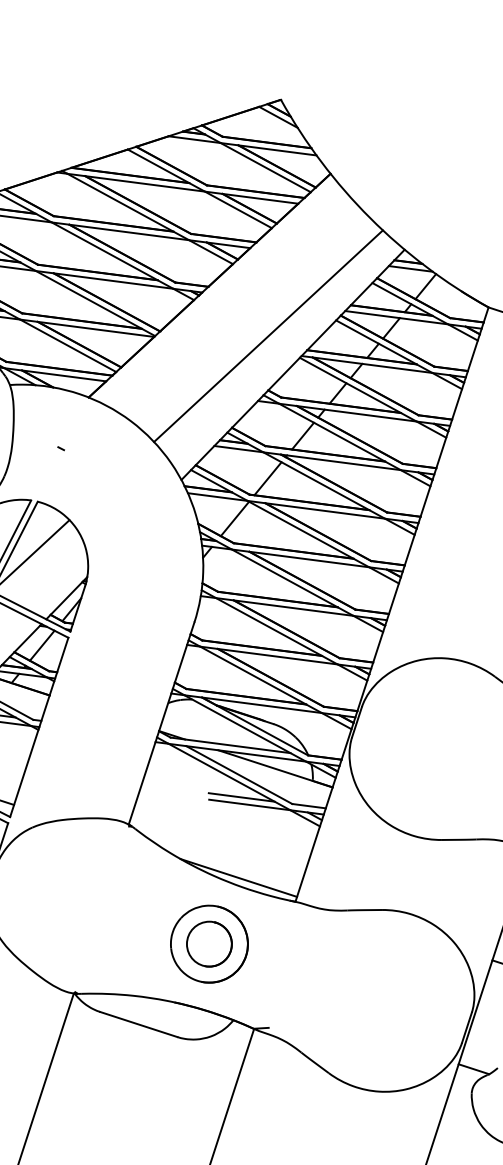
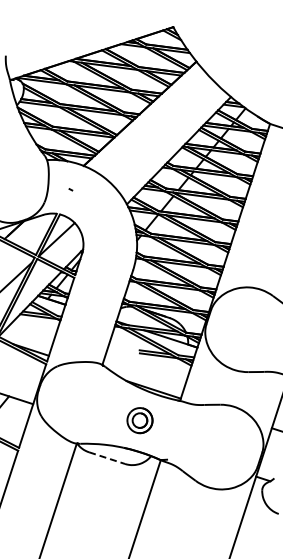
line: (268, 336) -> (167, 137), removed
part: (208, 943) -> (139, 420), size x0.7
line: (139, 1025) -> (107, 458), solid -> dashed

